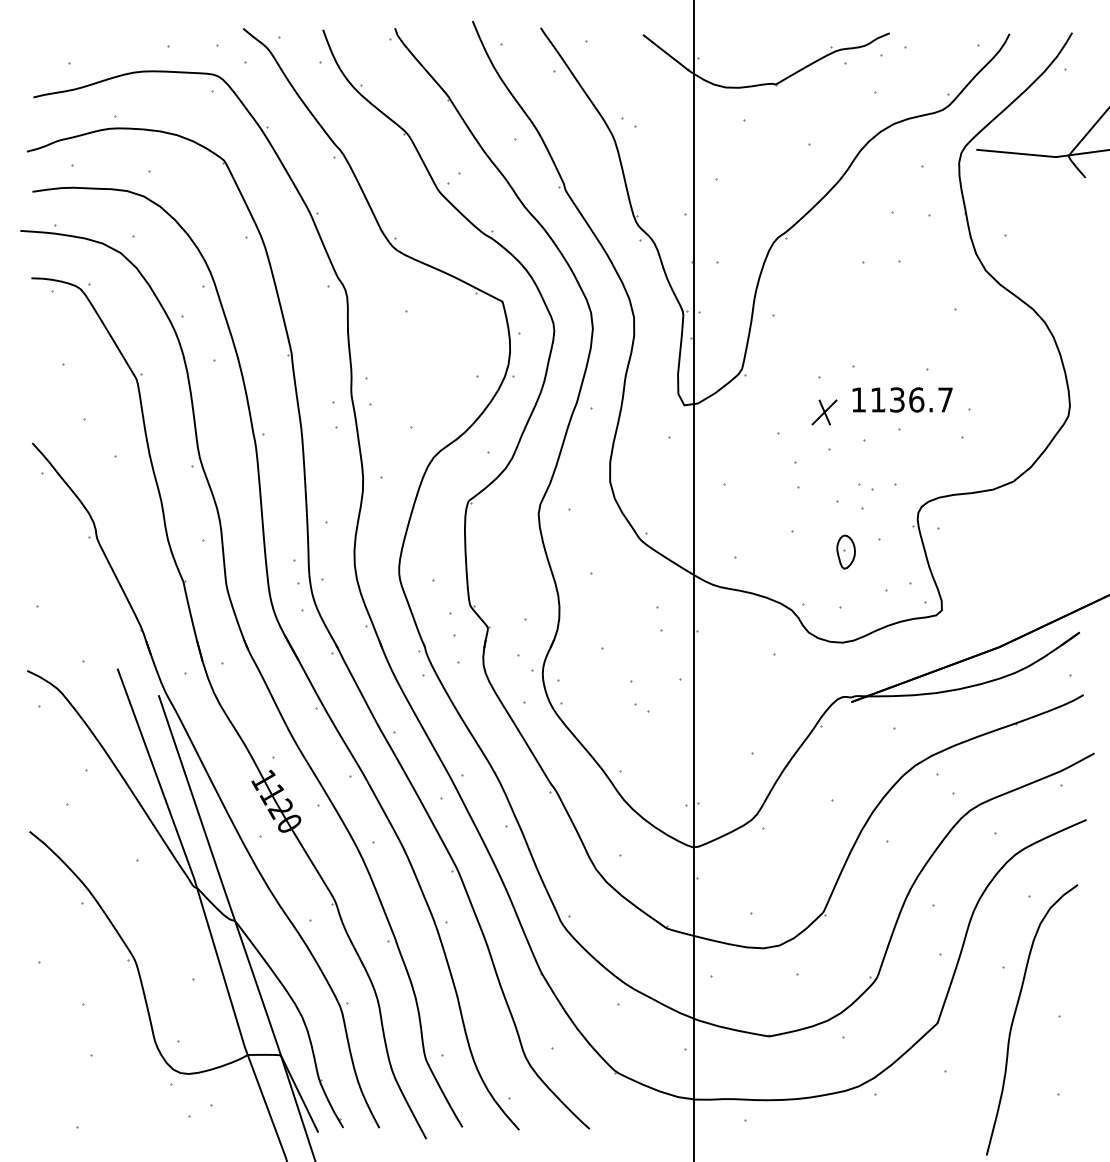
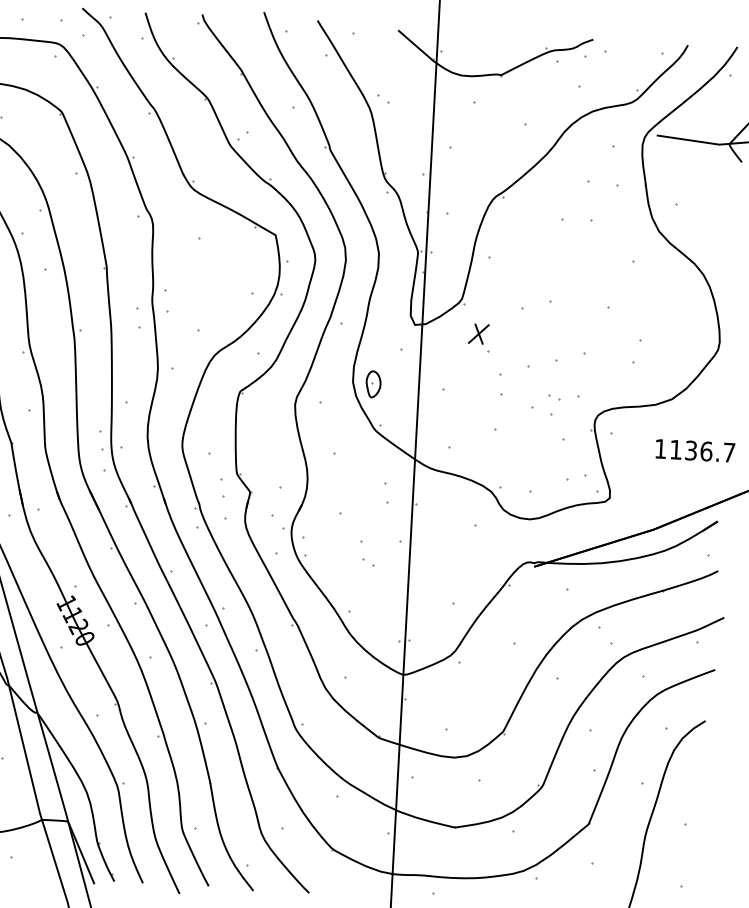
part: (902, 399) -> (695, 450), moved
part: (824, 412) -> (478, 334), moved
part: (845, 551) -> (373, 383), moved

